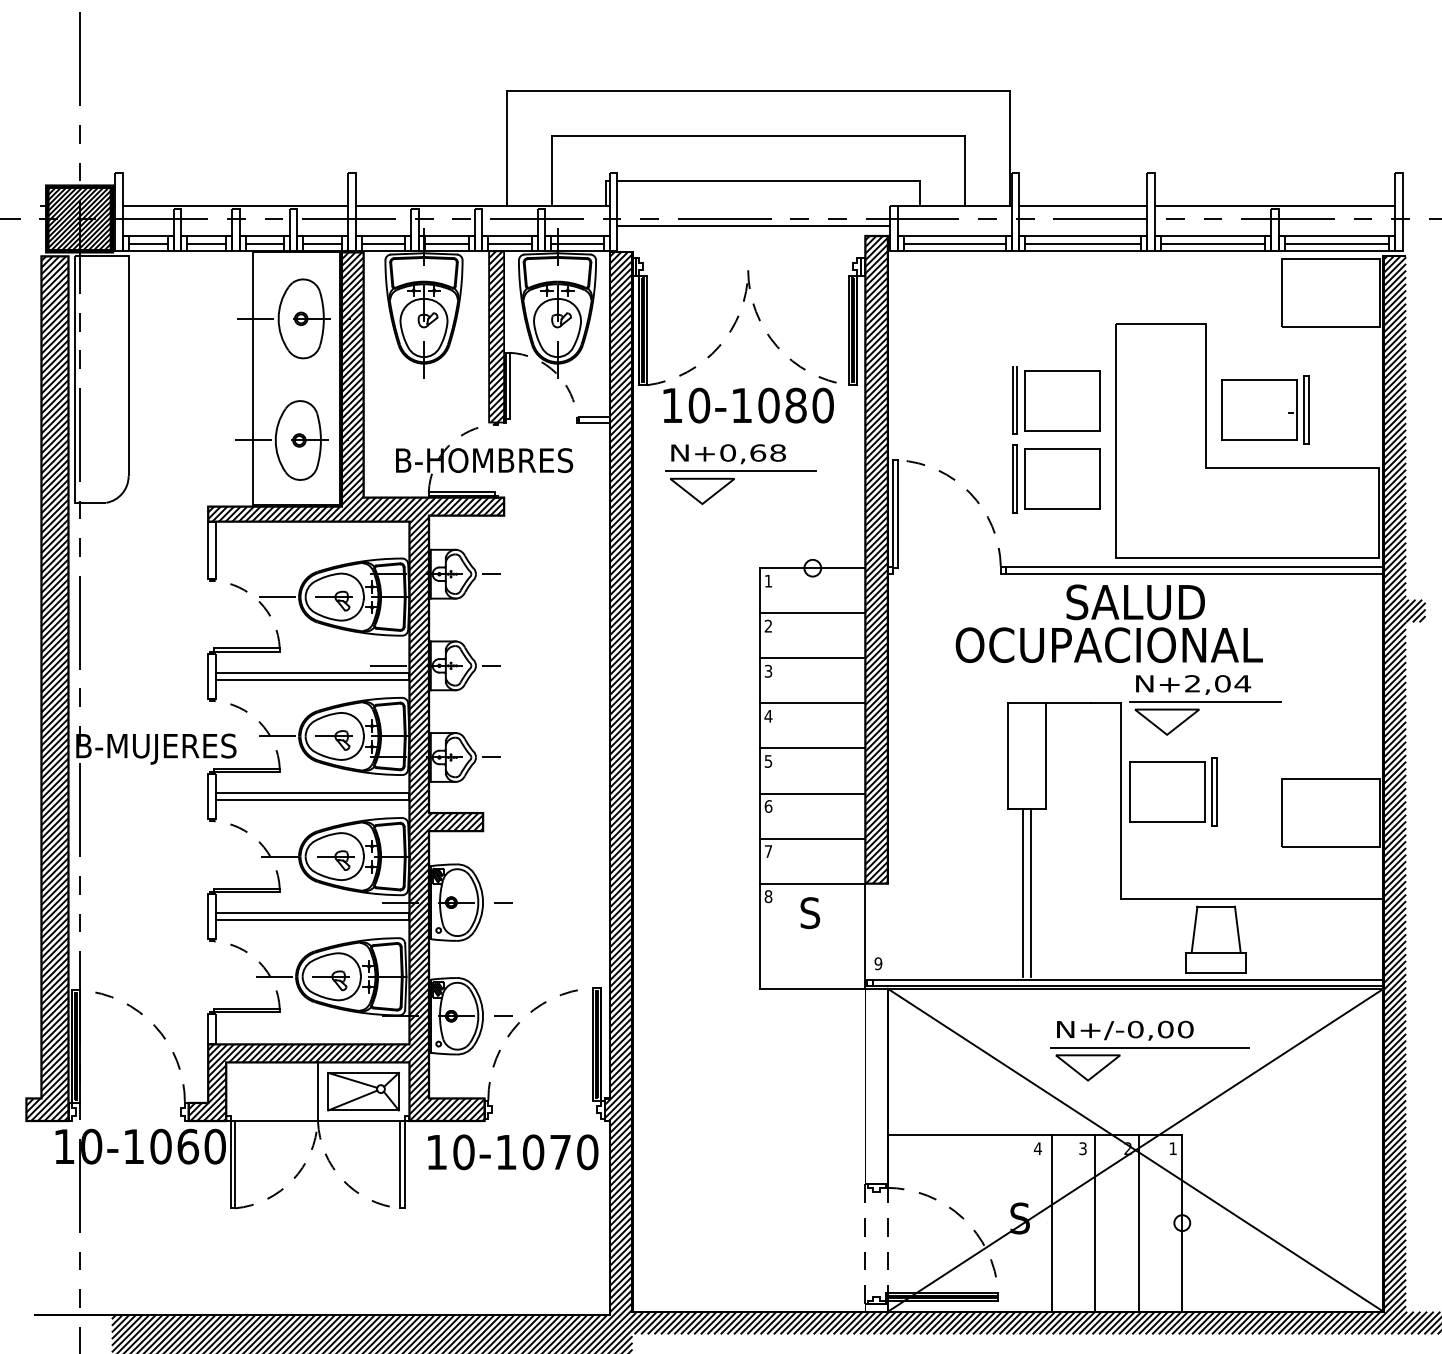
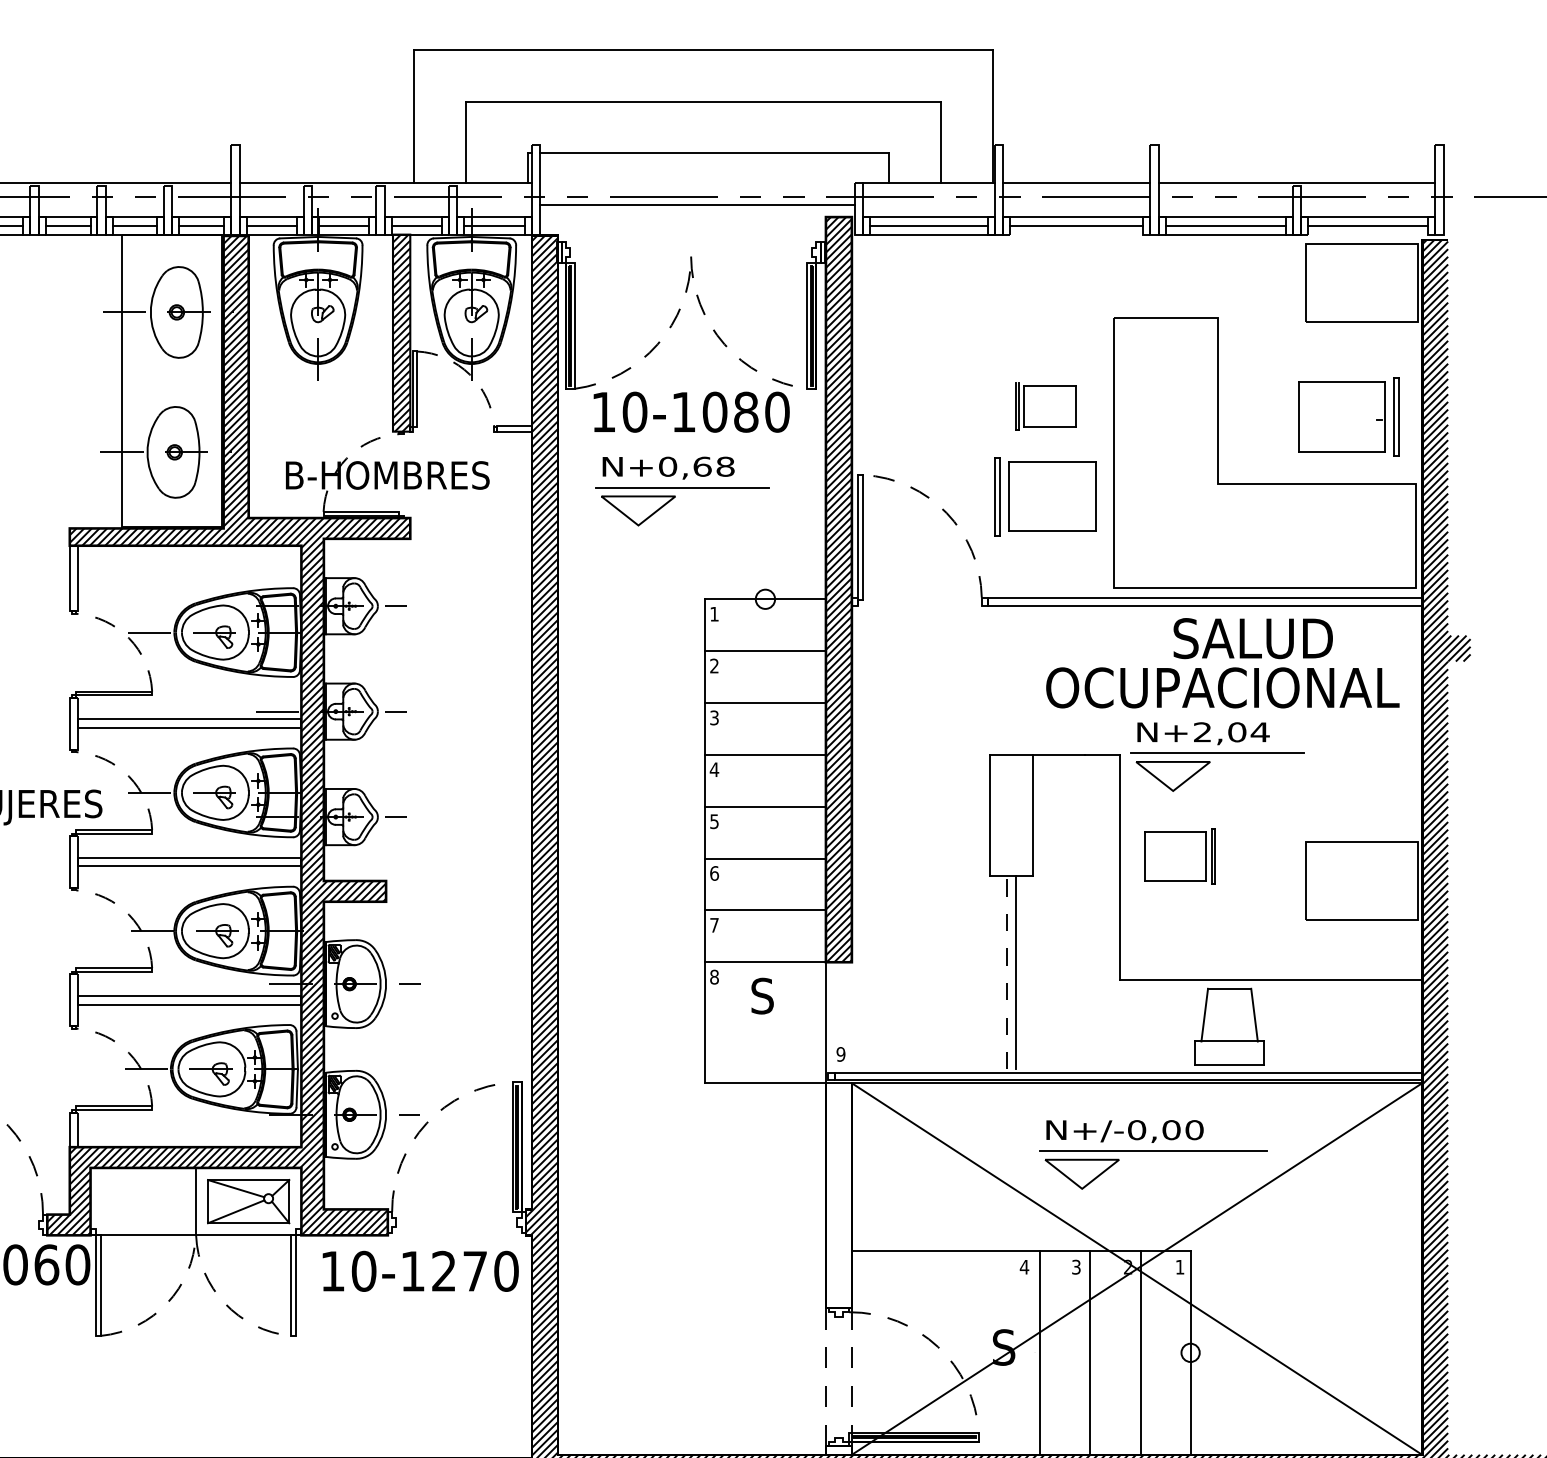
line: (1083, 251) -> (1076, 234), removed
line: (1336, 251) -> (1368, 234), removed
part: (1056, 400) -> (1045, 406), size x0.6
part: (1265, 409) -> (1349, 416), moved
text: (1108, 623) -> (1221, 662), moved
part: (1173, 791) -> (1180, 856), size x0.7
line: (1023, 892) -> (1007, 972), solid -> dashed
text: (533, 1152) -> (444, 1271), 10-1070 -> 10-1270

